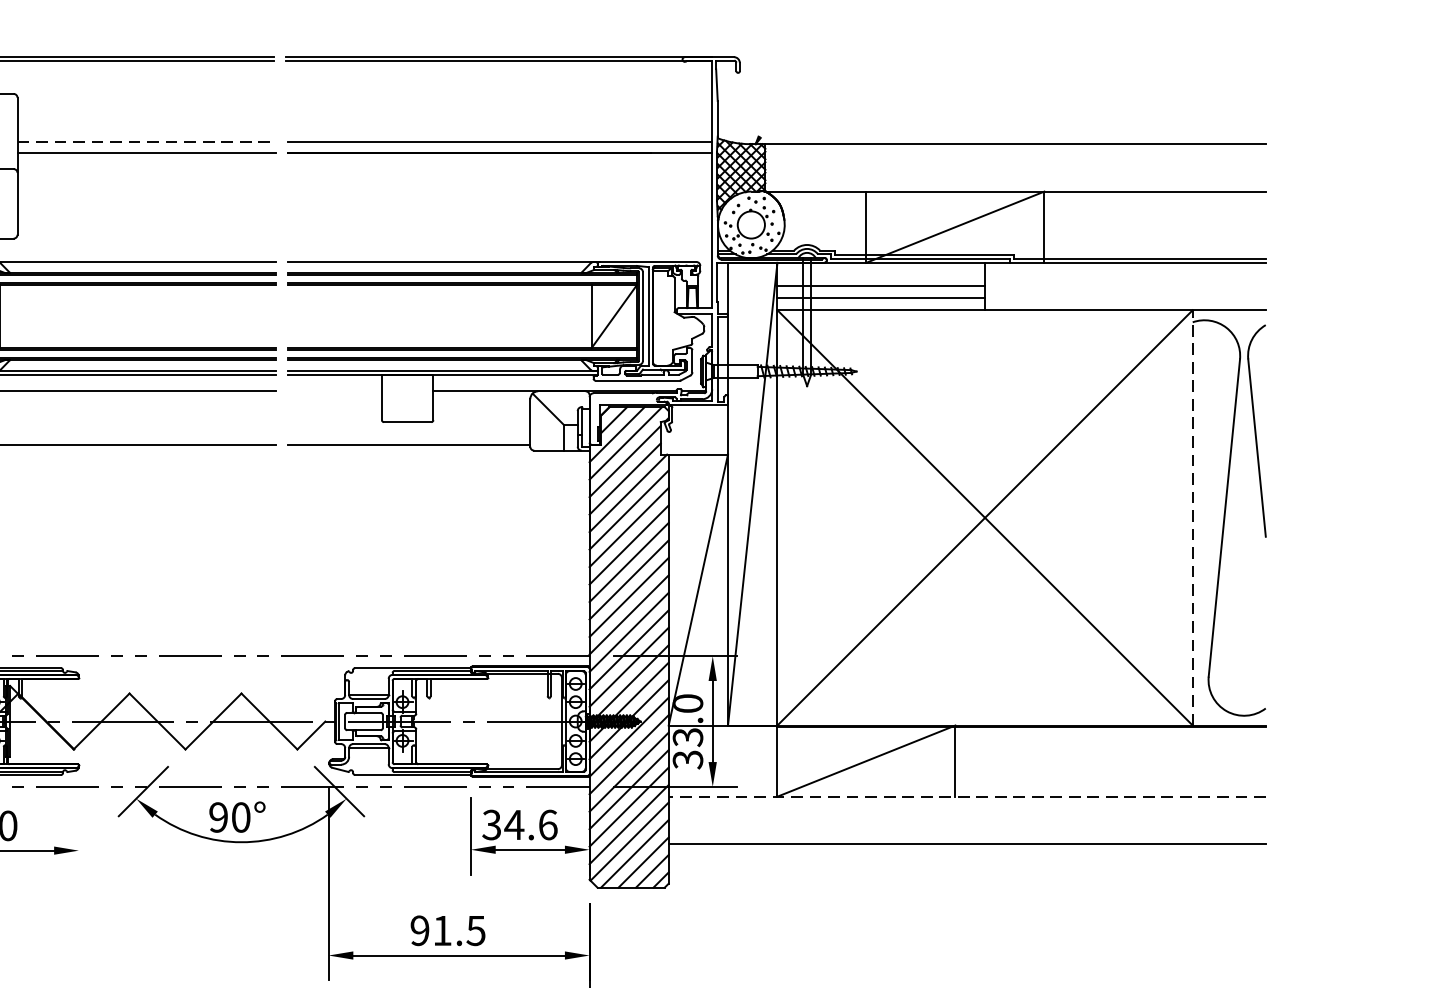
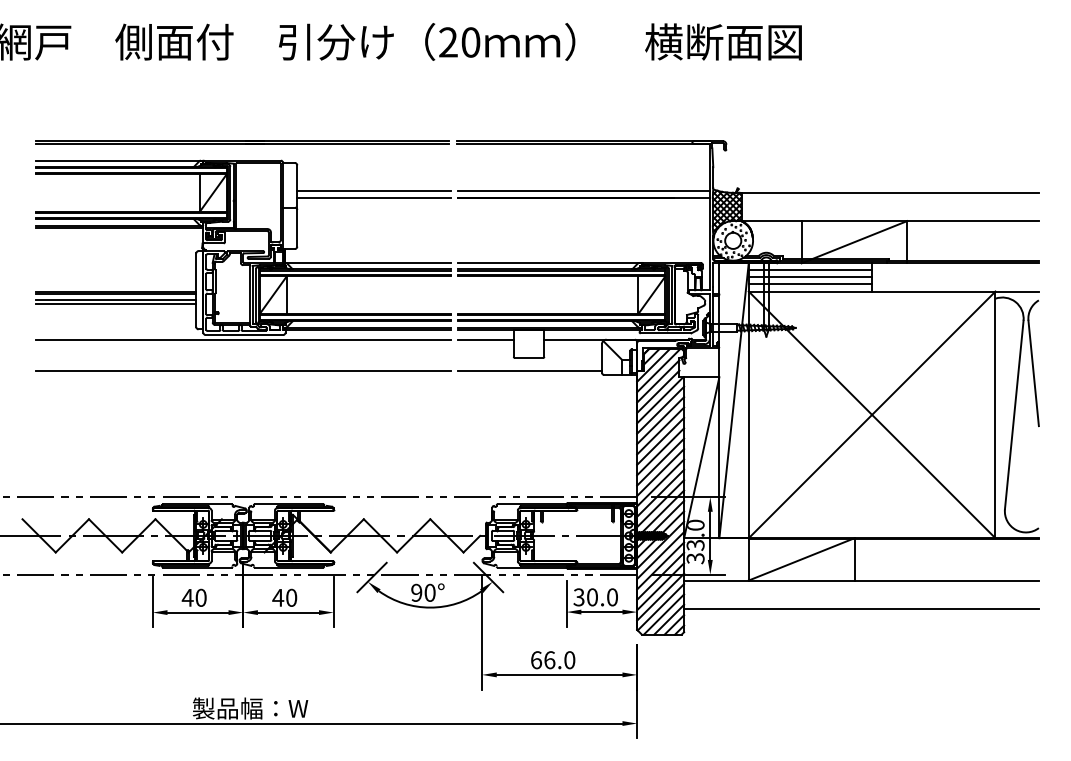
line: (147, 141) -> (374, 191), dashed -> solid
line: (881, 274) -> (810, 270), added
line: (334, 390) -> (485, 339), added
line: (1192, 517) -> (995, 414), dashed -> solid
line: (967, 796) -> (861, 580), dashed -> solid
text: (531, 825) -> (602, 597), 34.6 -> 30.0
line: (78, 831) -> (333, 601), added
text: (448, 931) -> (553, 660), 91.5 -> 66.0

